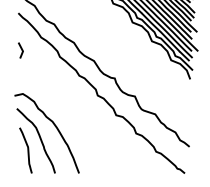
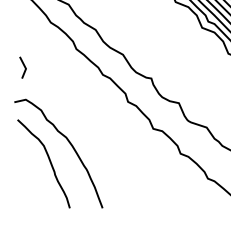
line: (21, 50) -> (23, 67), moved
curve: (27, 150) -> (32, 176), removed

